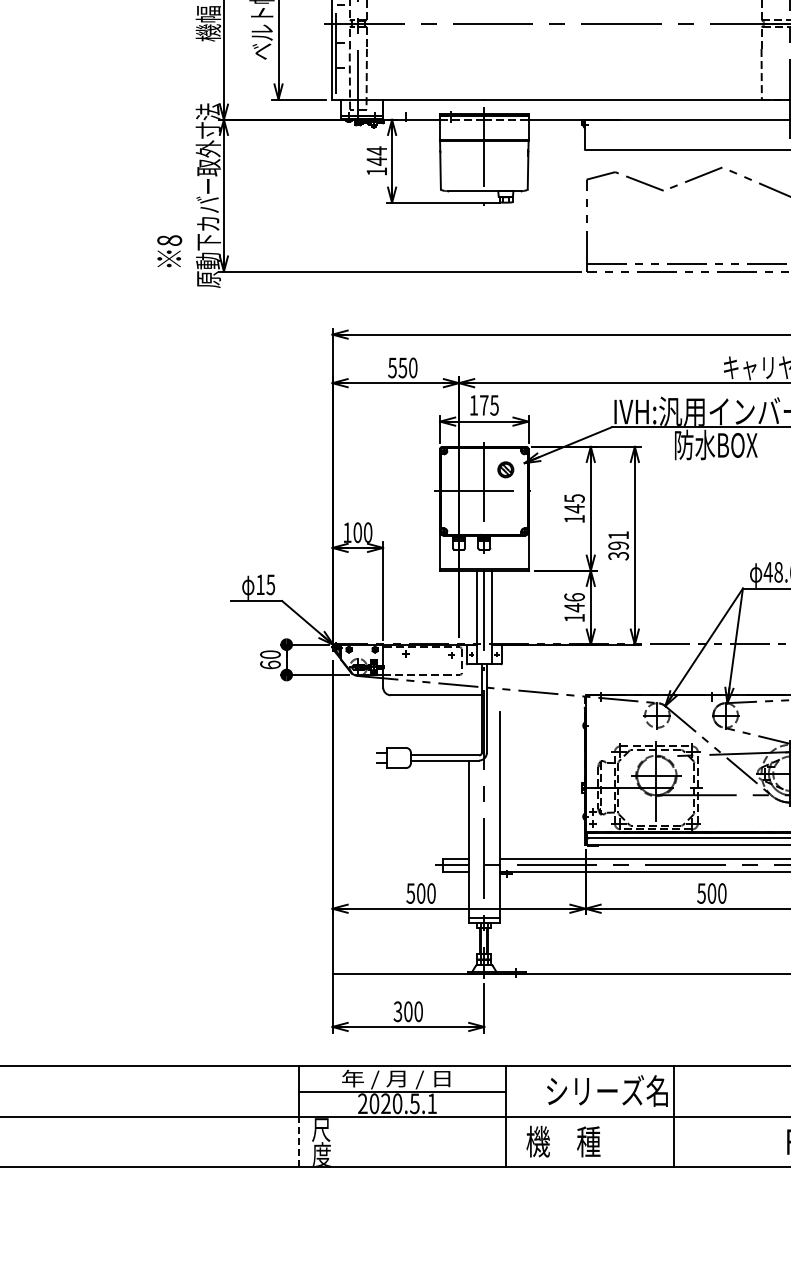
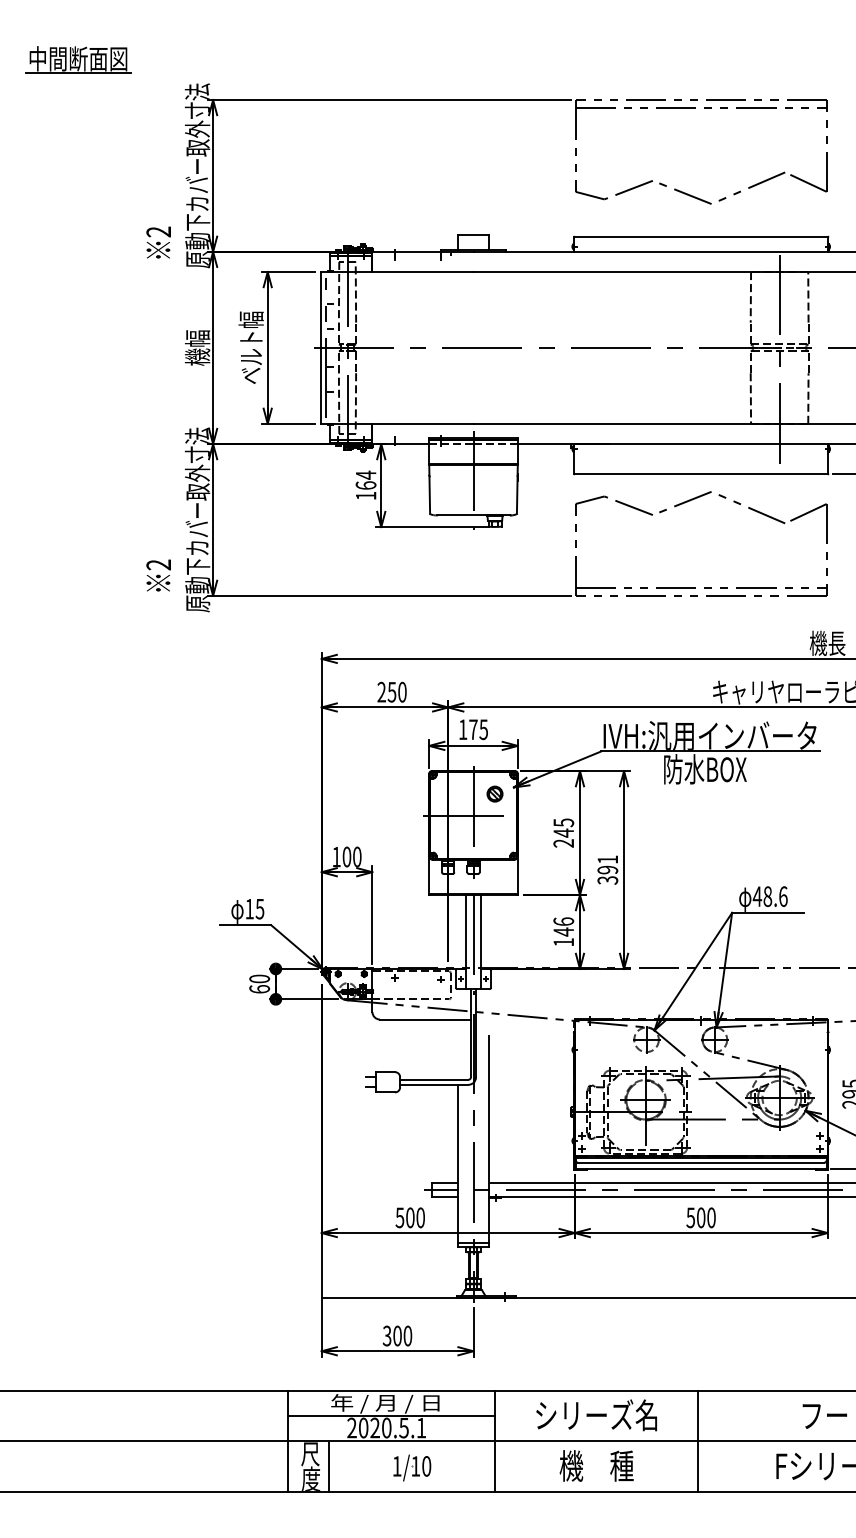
text: (376, 161) -> (365, 485), 144 -> 164
text: (169, 240) -> (158, 564), 8 -> 2
text: (392, 367) -> (381, 691), 550 -> 250
text: (574, 519) -> (563, 843), 145 -> 245
line: (673, 1116) -> (697, 1440), moved
line: (299, 1141) -> (288, 1465), dashed -> solid
text: (563, 1141) -> (596, 1465), moved
line: (339, 1142) -> (328, 1466), added
part: (423, 1143) -> (412, 1467), added

